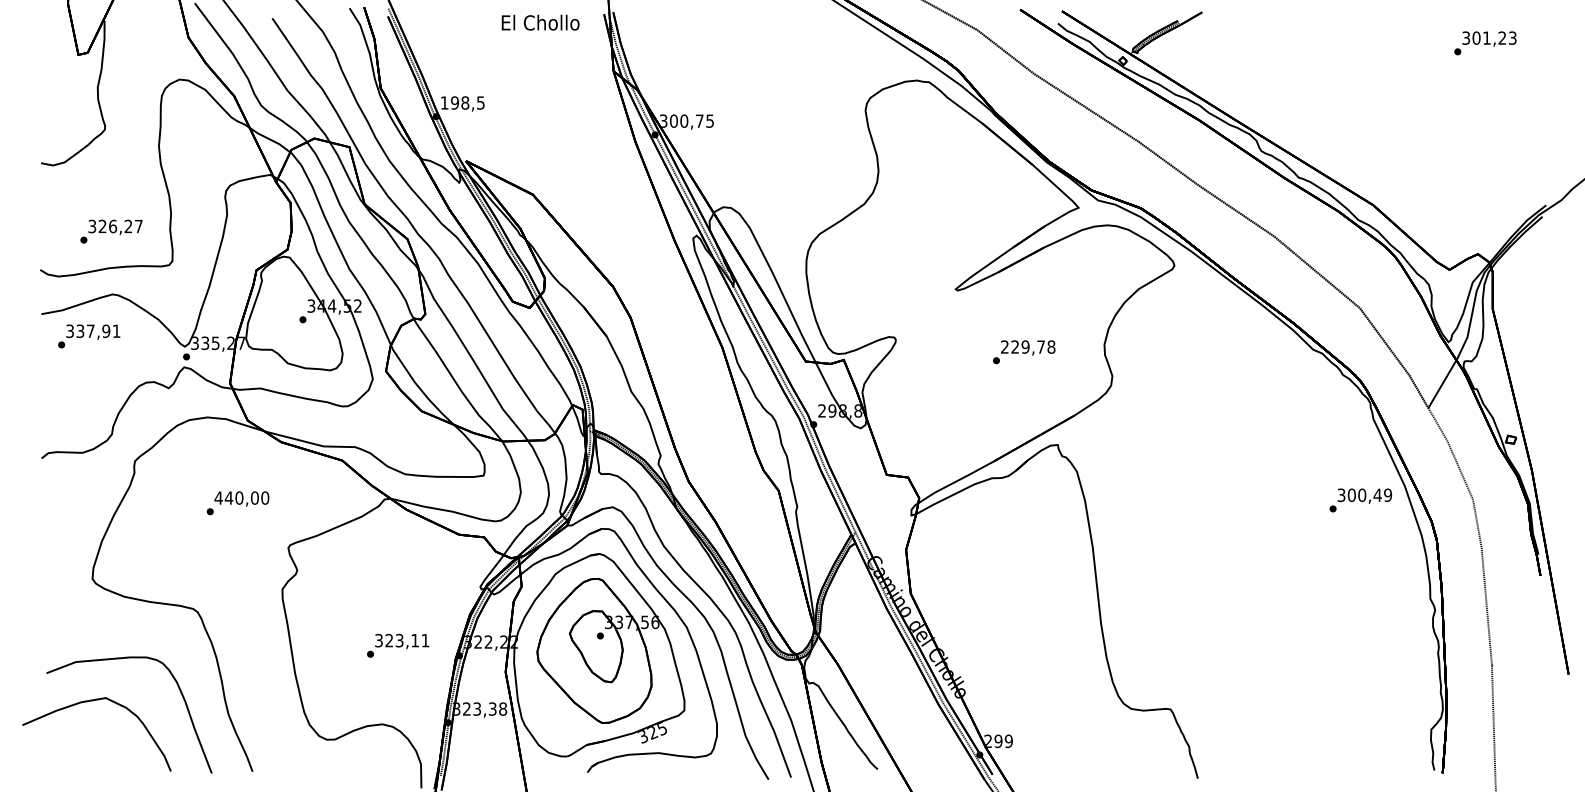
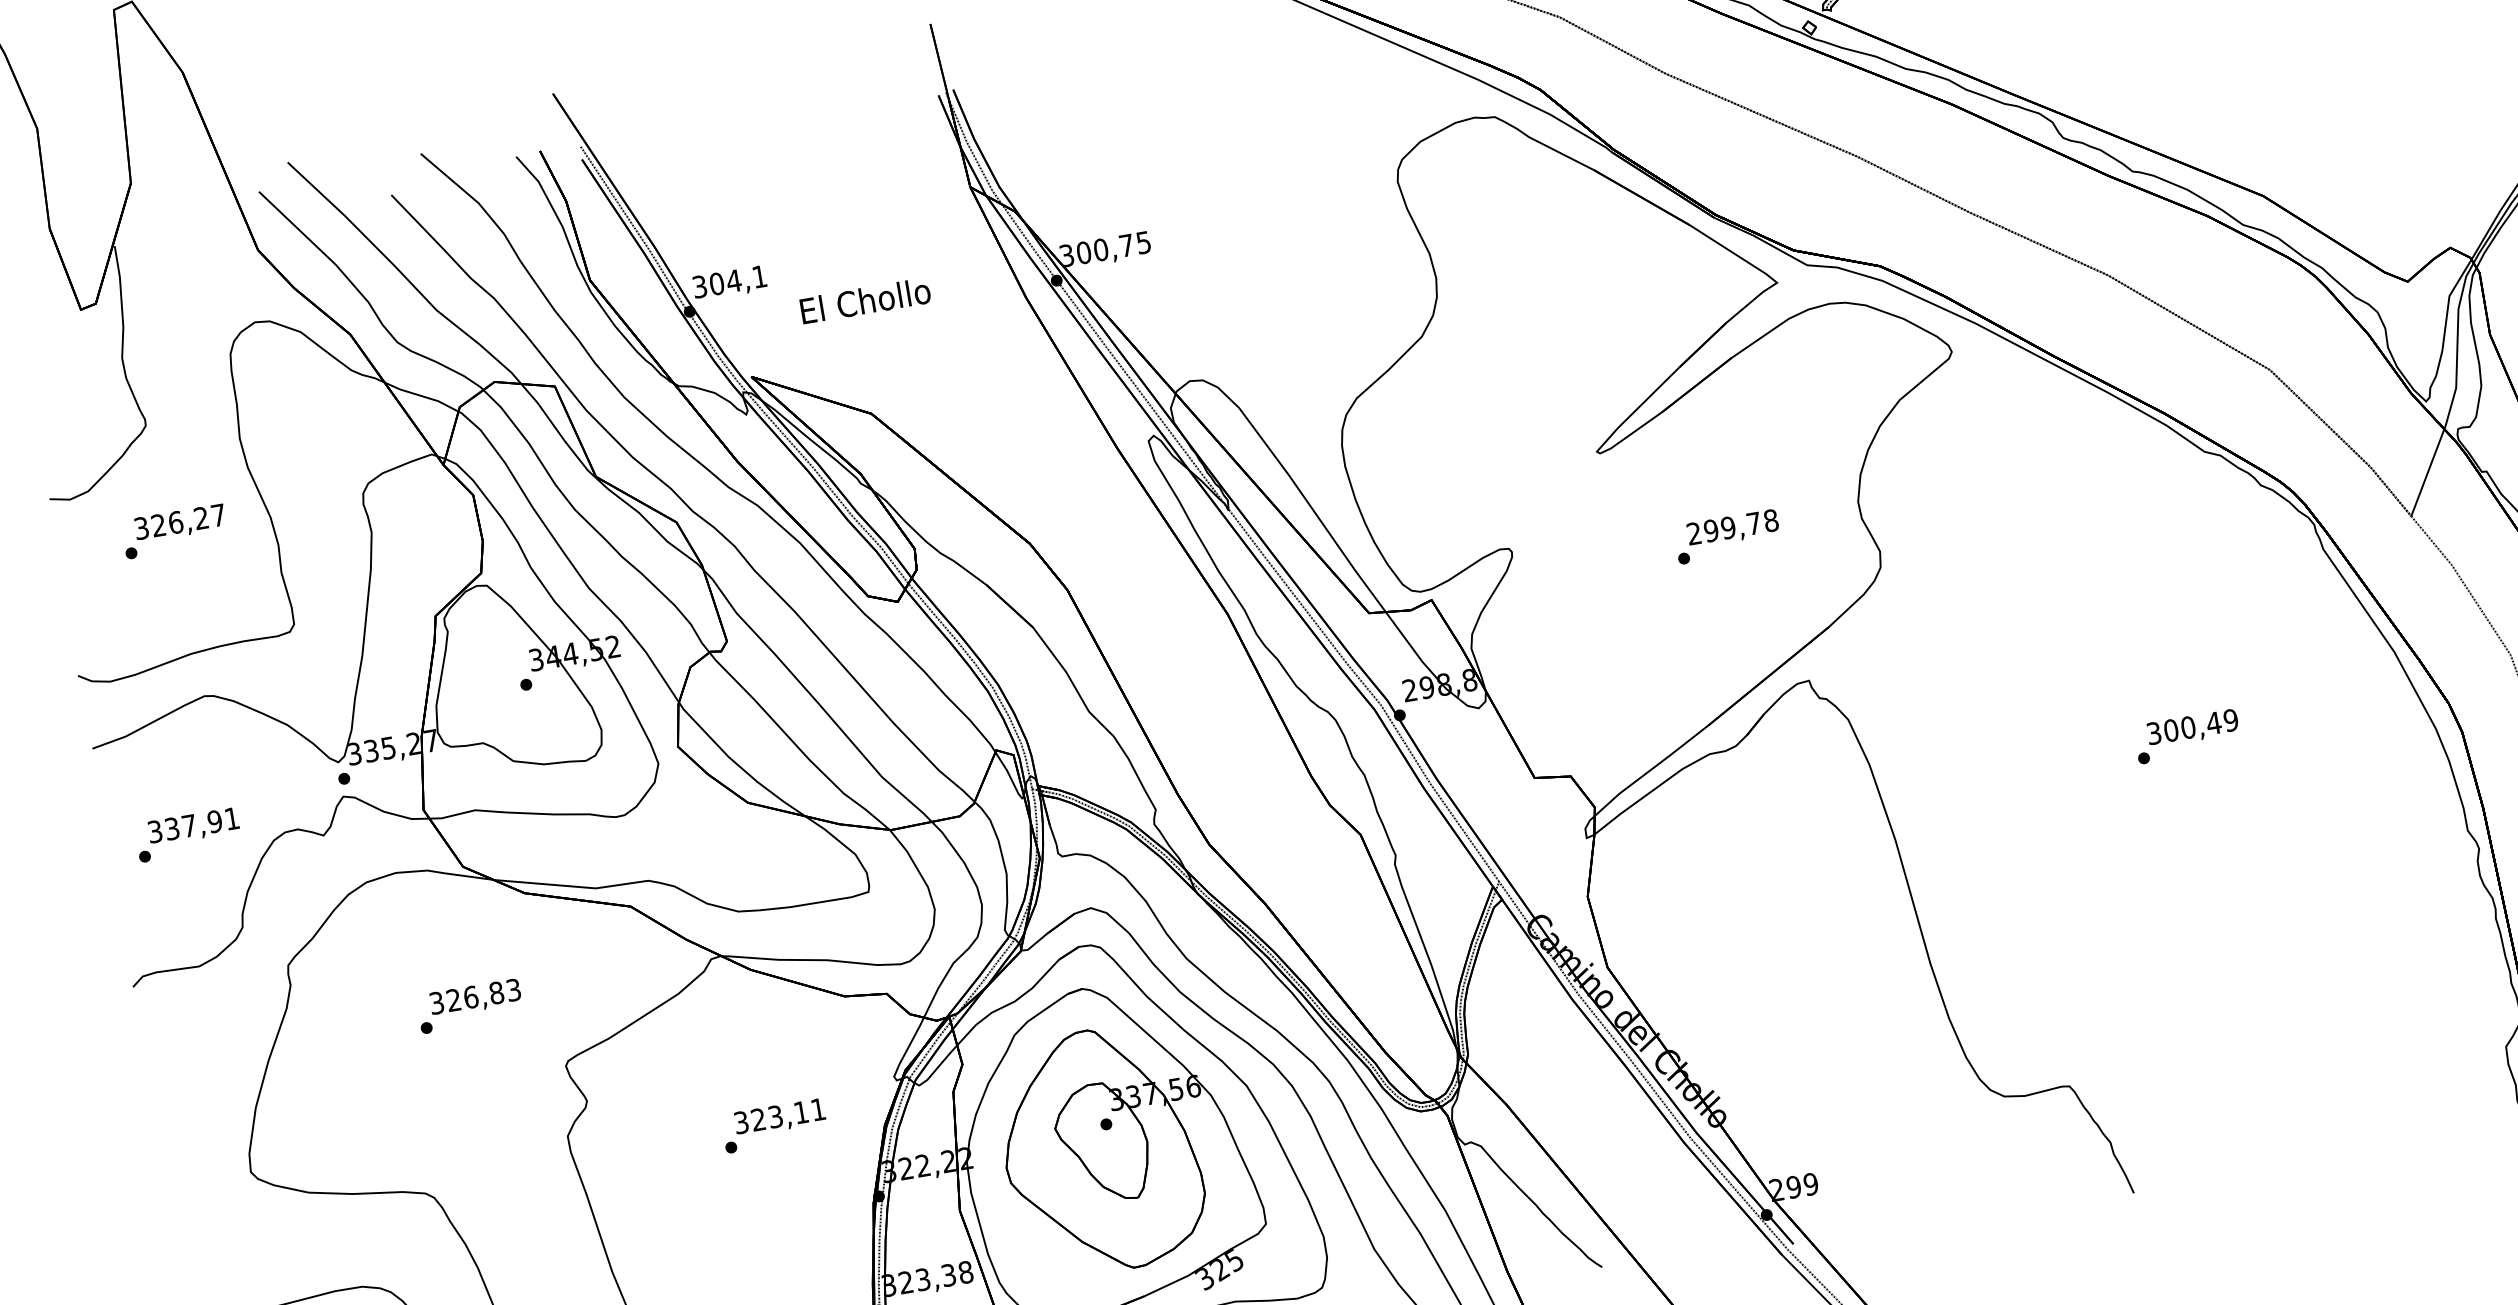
text: (540, 22) -> (865, 300), moved
text: (462, 102) -> (729, 281), 198,5 -> 304,1
text: (111, 231) -> (174, 531), moved
text: (89, 336) -> (188, 834), moved
text: (1015, 346) -> (1711, 529), 229,78 -> 299,78
text: (241, 497) -> (474, 995), 440,00 -> 326,83
text: (1360, 500) -> (2186, 736), moved
text: (398, 645) -> (775, 1125), moved

